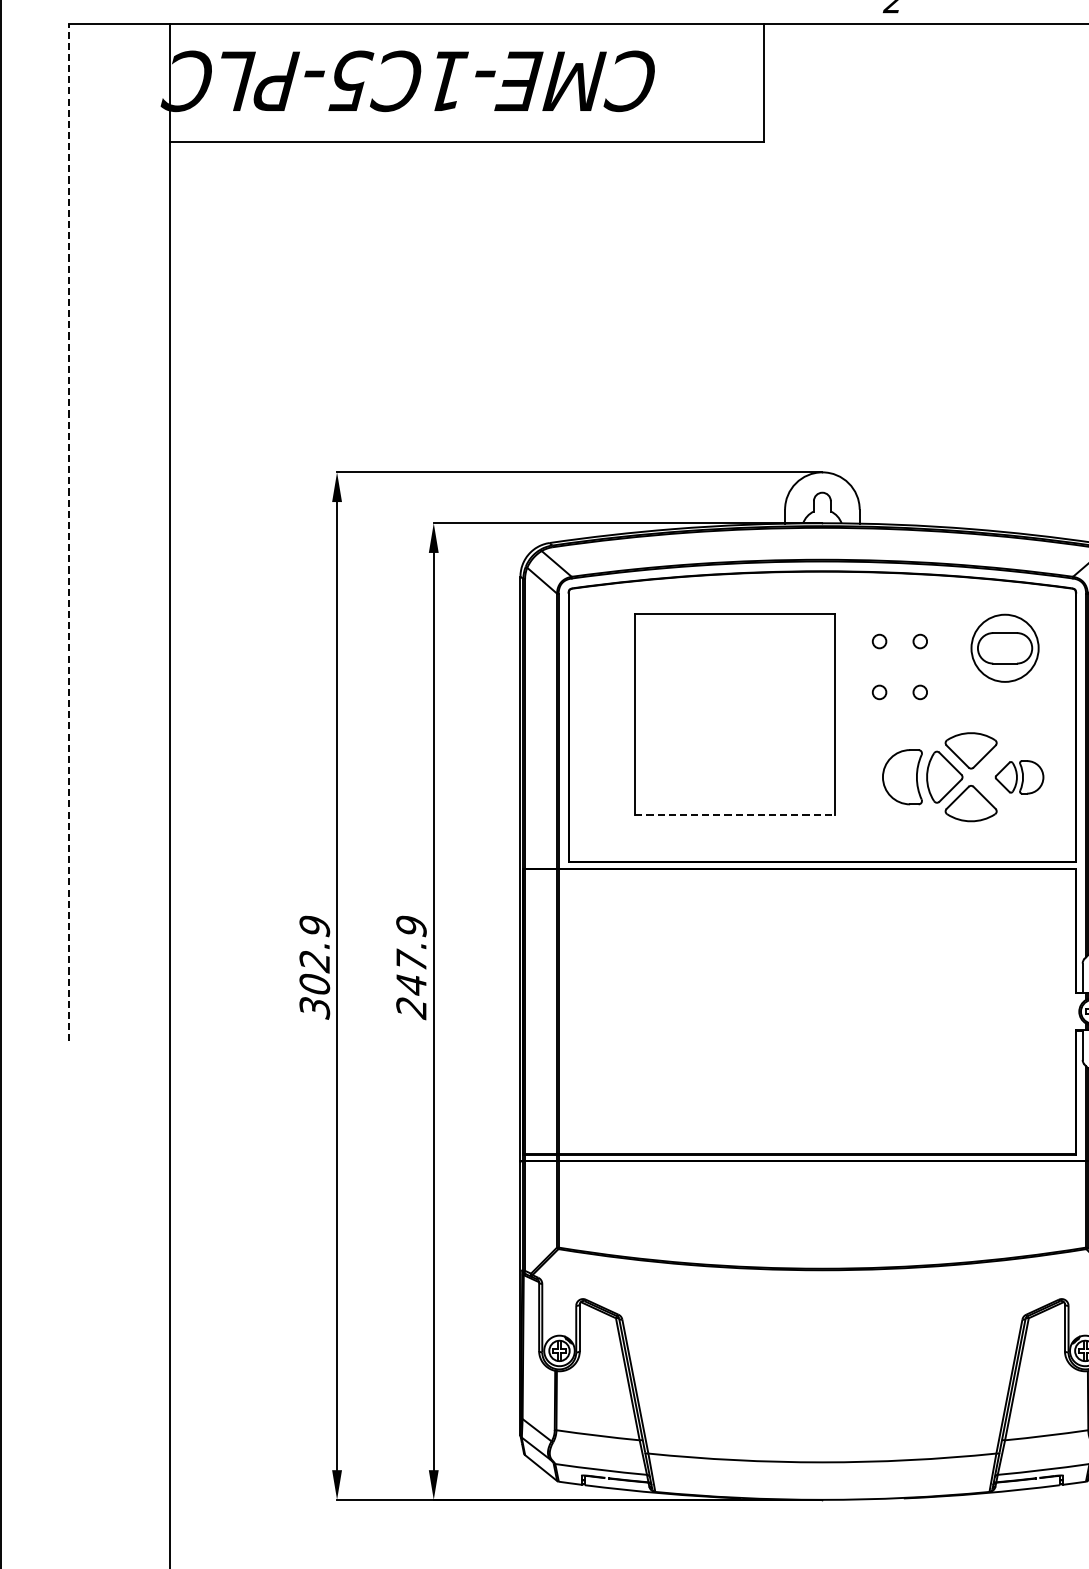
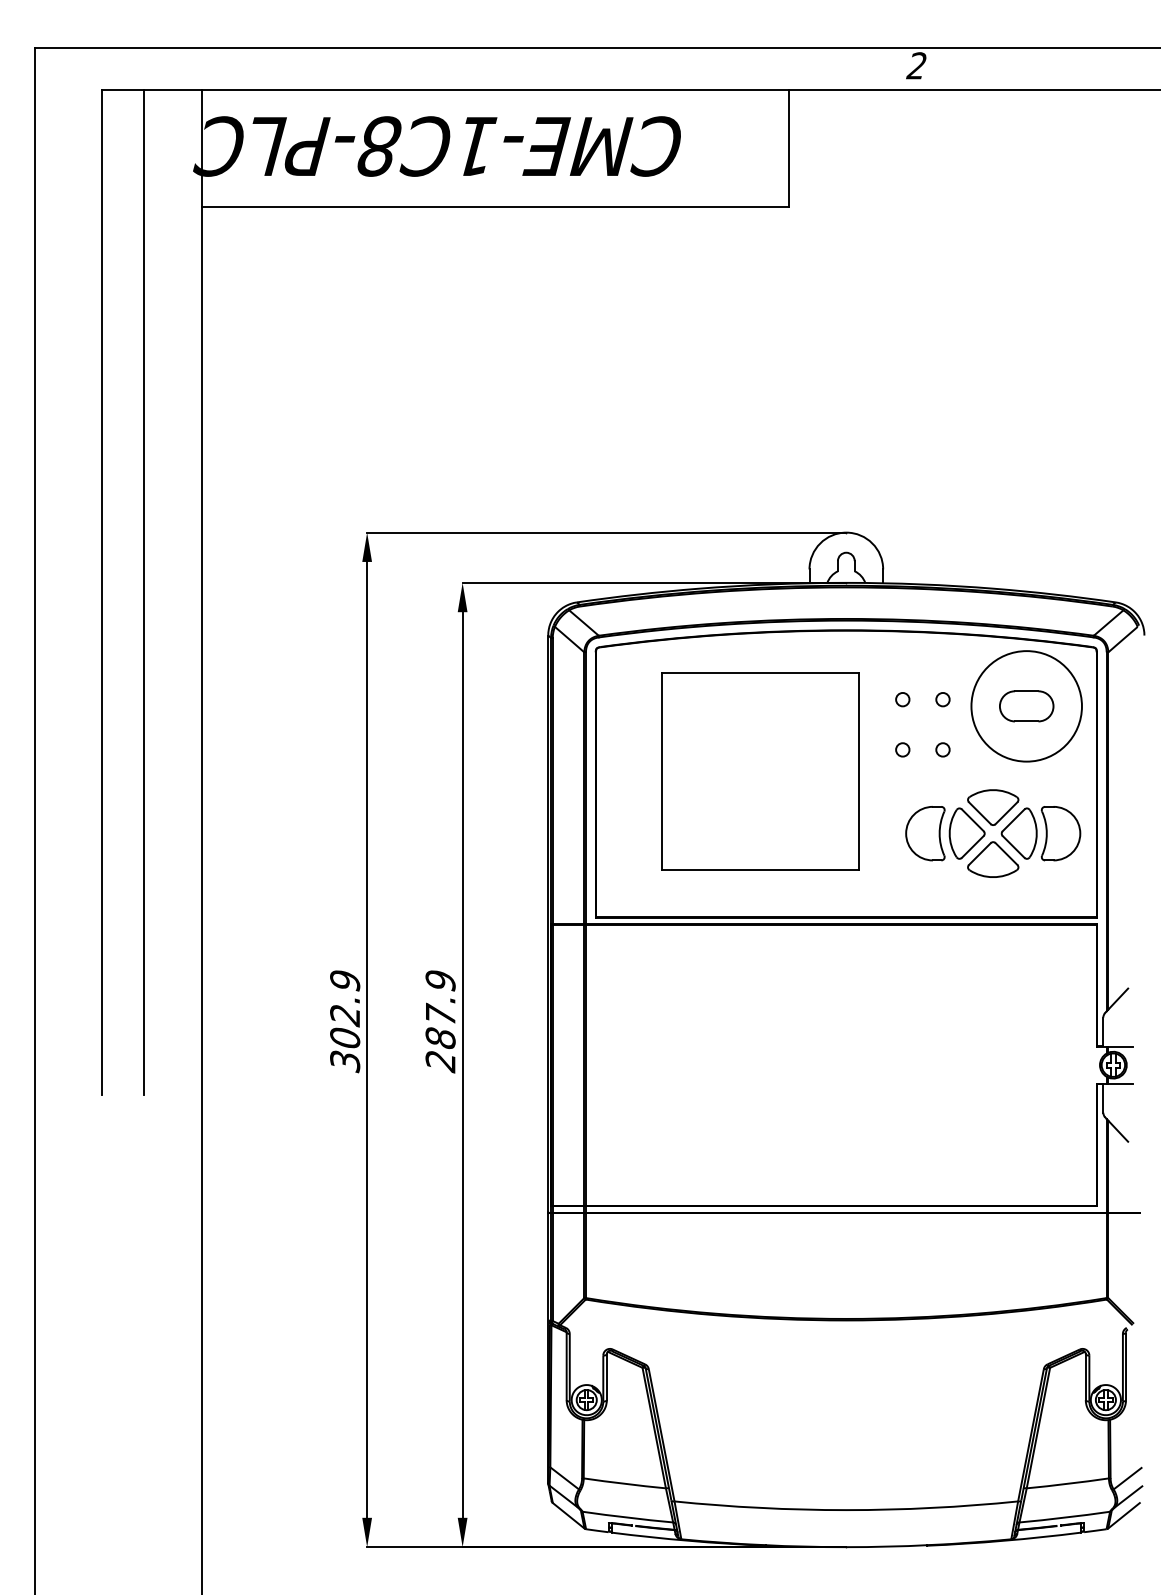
text: (350, 81) -> (380, 146), CME-1C5-PLC -> CME-1C8-PLC
line: (68, 531) -> (101, 591), dashed -> solid
line: (110, 531) -> (143, 591), added
circle: (1004, 648) -> (1026, 706), size x1.67
part: (1019, 777) -> (1040, 833), size x1.67
line: (735, 814) -> (760, 870), dashed -> solid
text: (411, 984) -> (440, 1038), 247.9 -> 287.9

